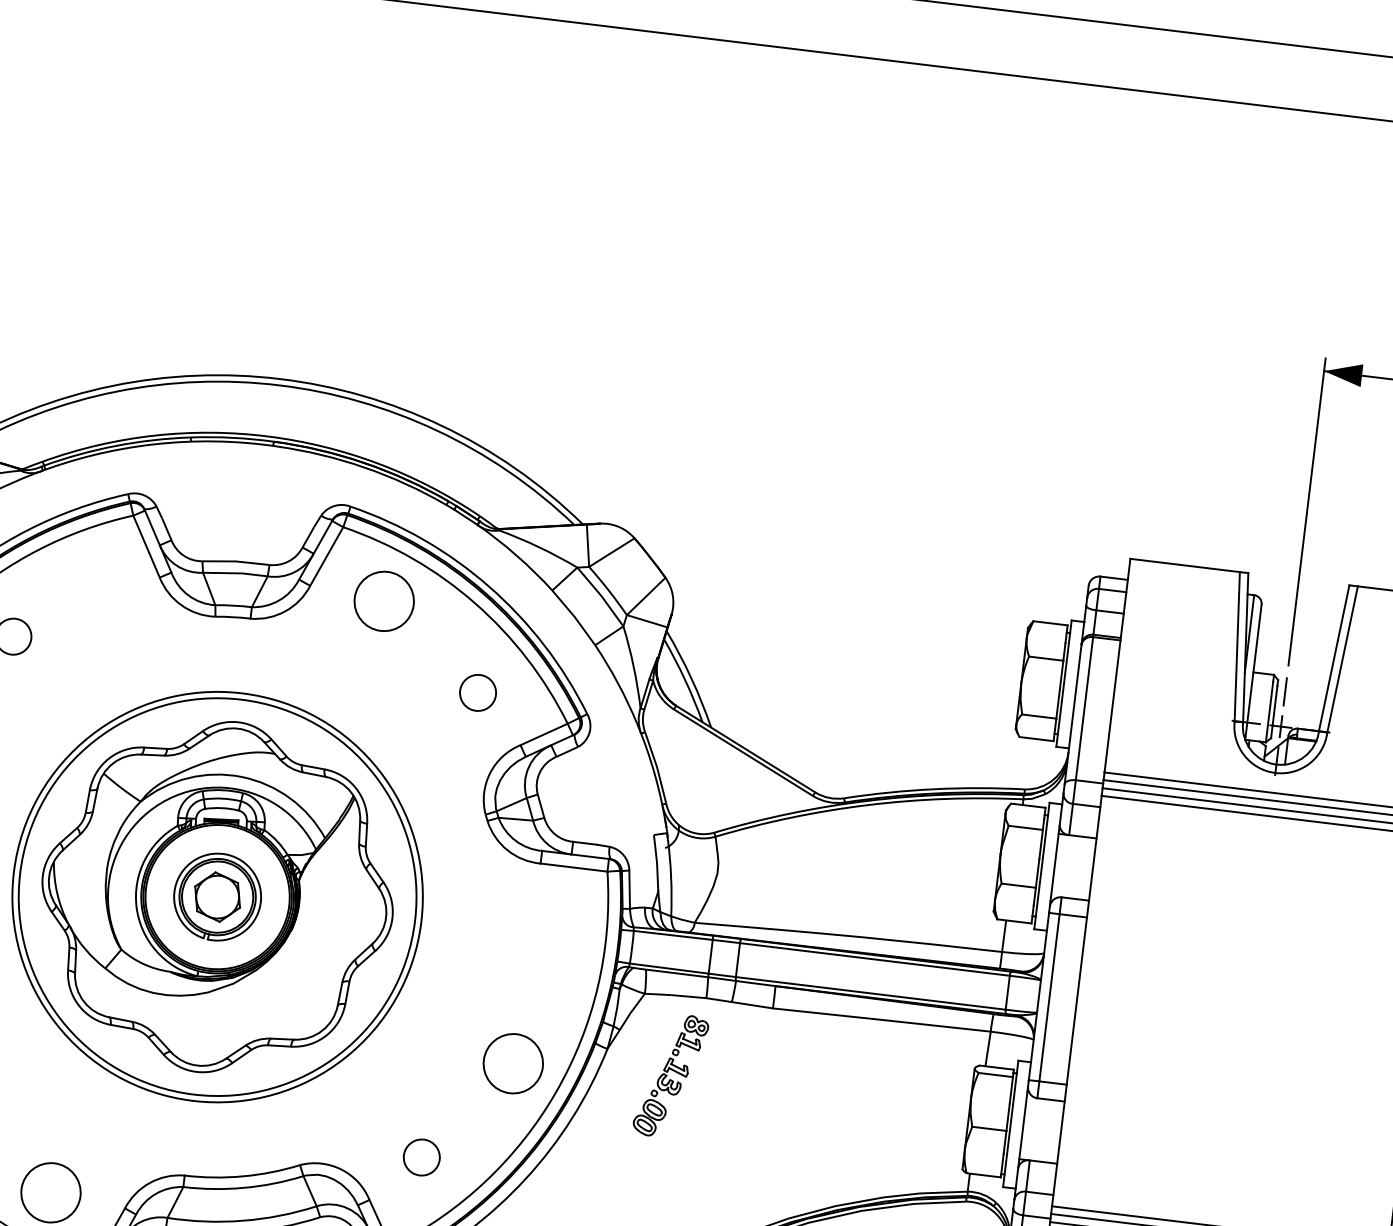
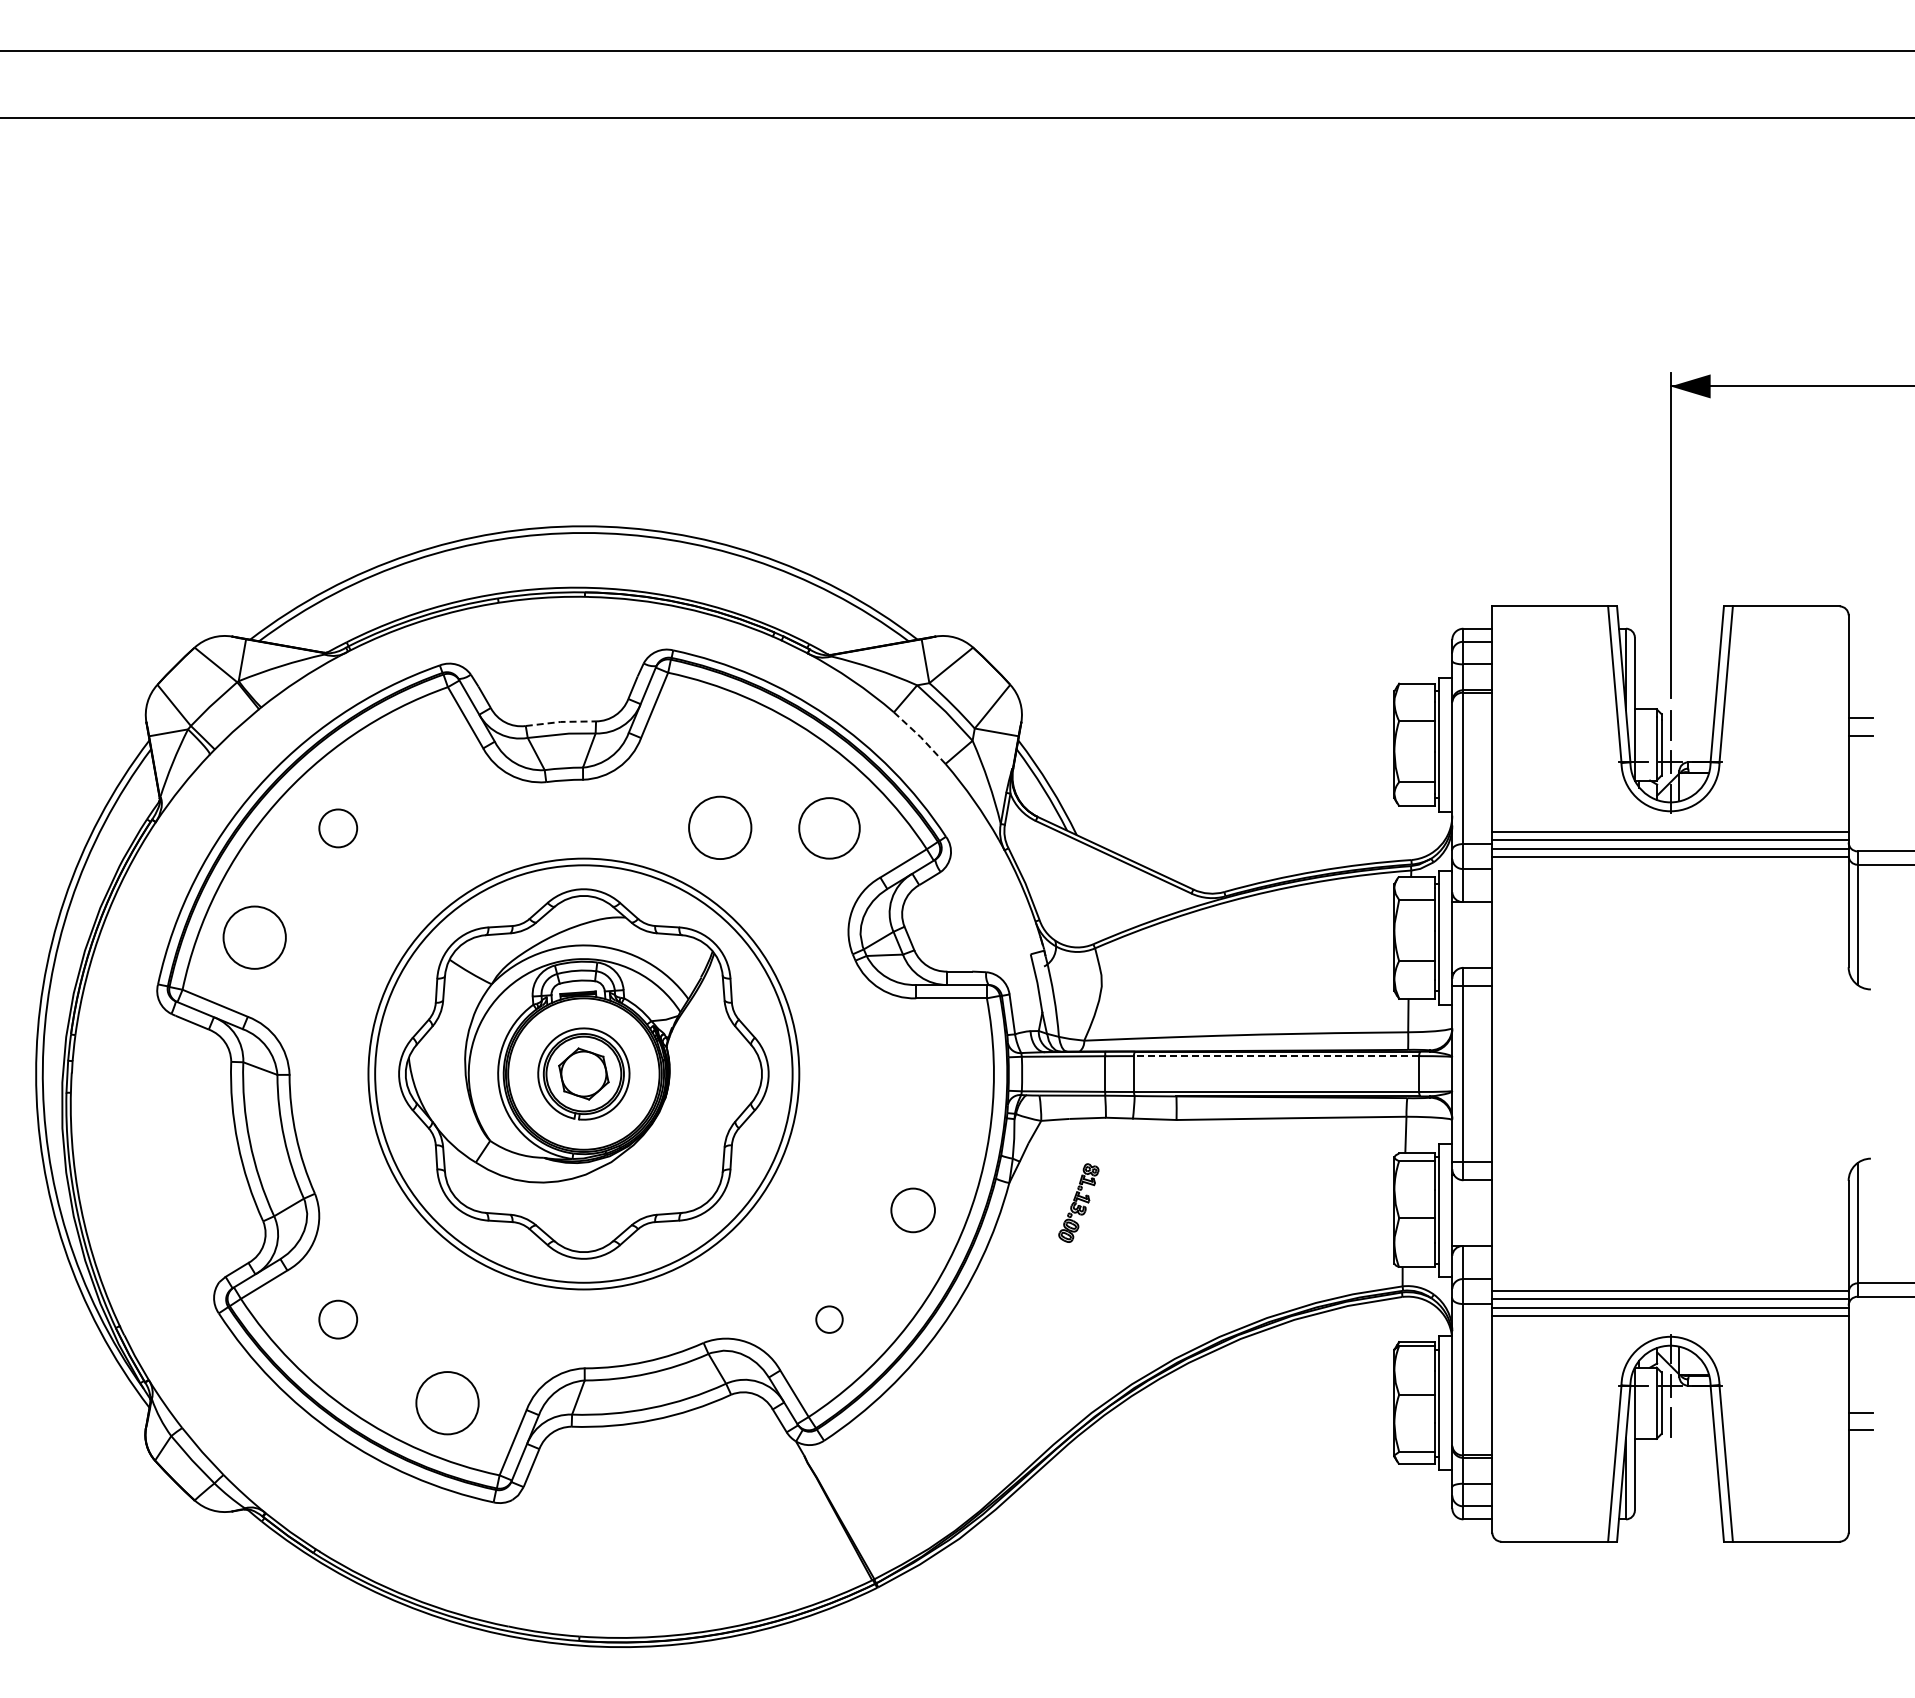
line: (235, 560) -> (560, 721), solid -> dashed
circle: (384, 601) -> (720, 827), moved
line: (574, 617) -> (920, 737), solid -> dashed
circle: (478, 692) -> (829, 828), size x1.6
line: (874, 959) -> (1276, 1056), solid -> dashed
circle: (513, 1063) -> (913, 1210), size x0.7
part: (670, 1075) -> (1078, 1202), size x0.6
circle: (421, 1157) -> (829, 1319), size x0.7

